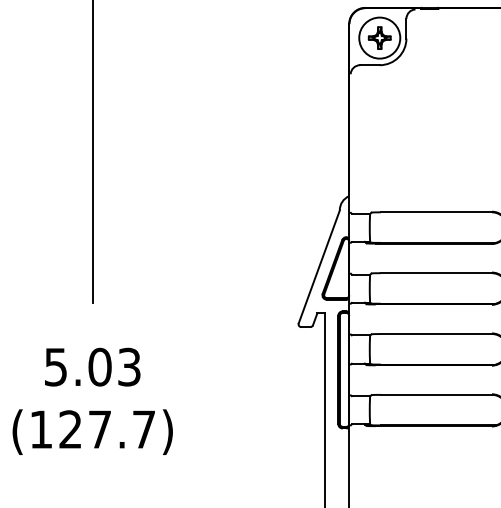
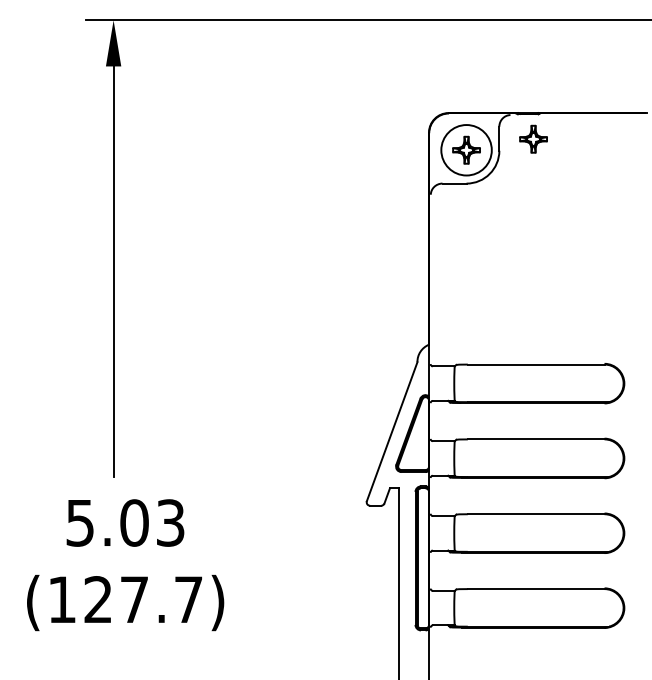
part: (434, 28) -> (533, 138), added
text: (92, 401) -> (125, 565), moved

